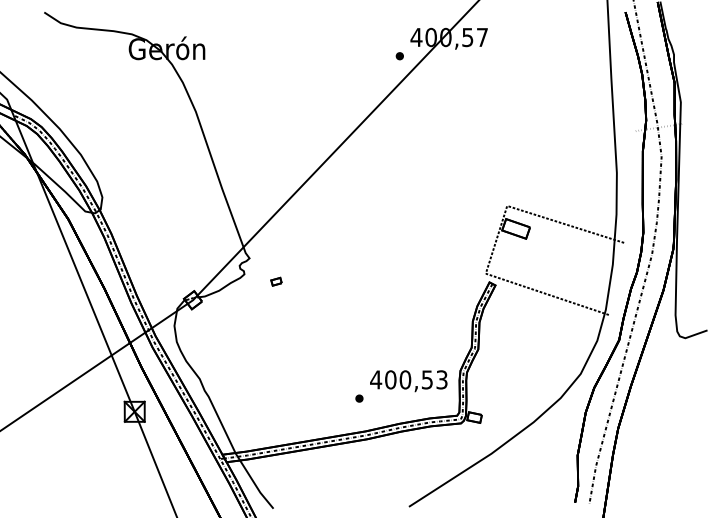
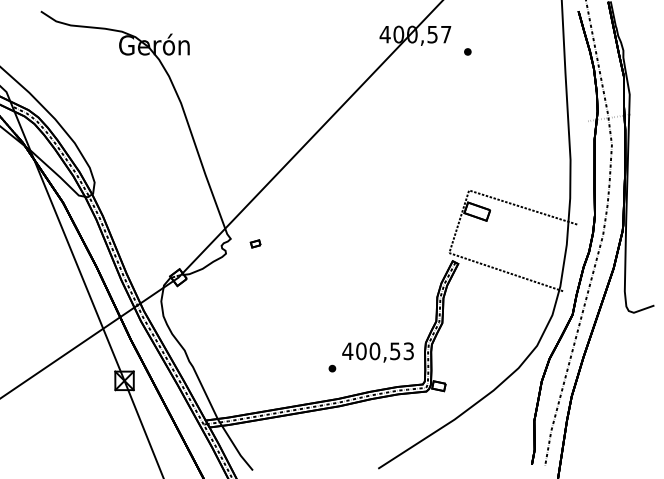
part: (399, 56) -> (467, 52), moved
part: (276, 281) -> (255, 243), moved

